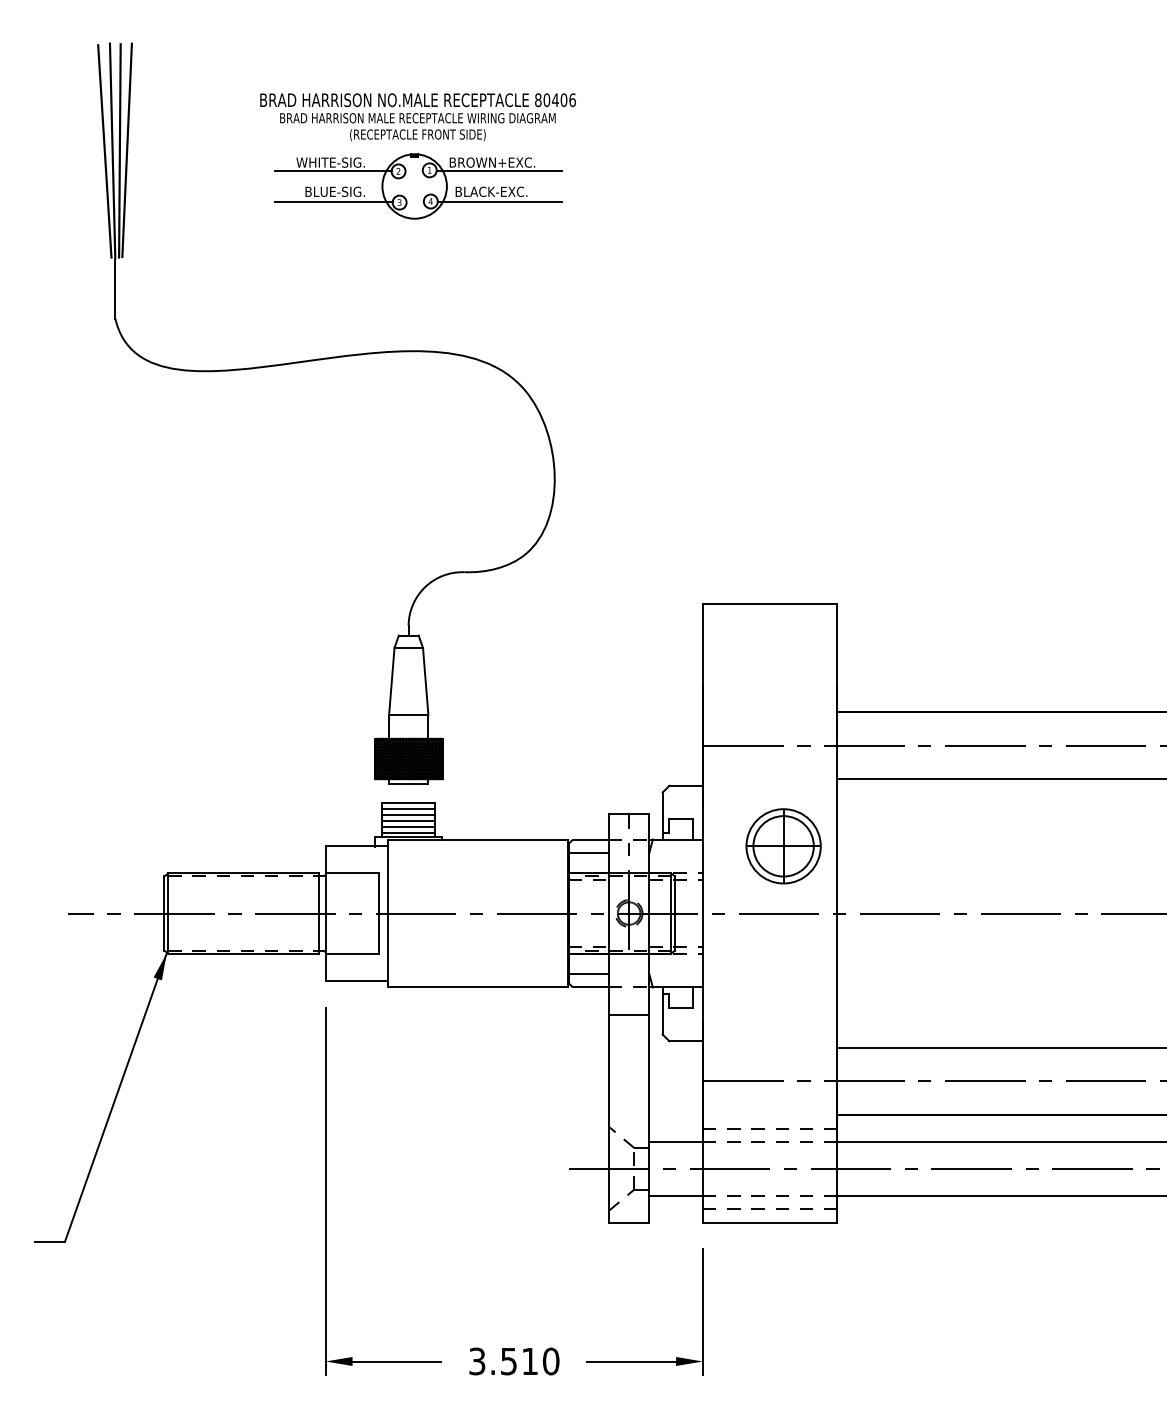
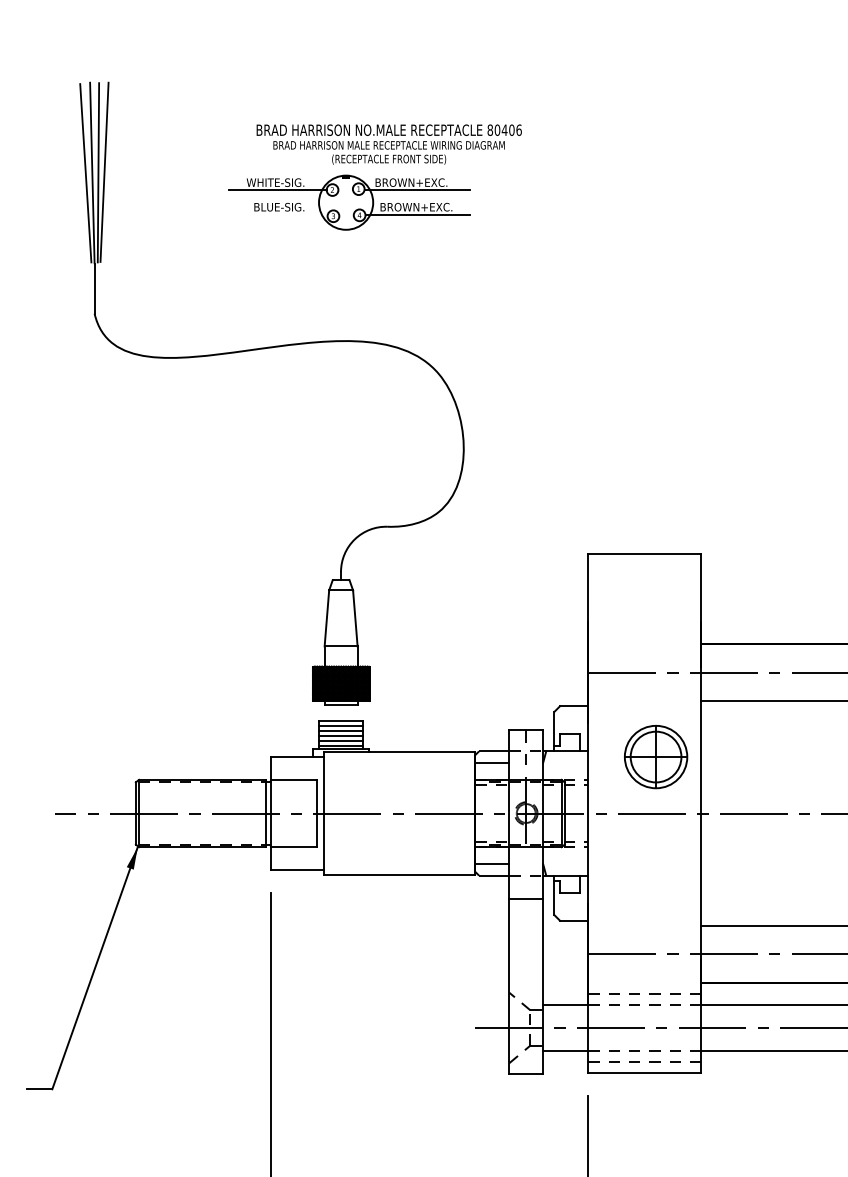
text: (417, 117) -> (388, 144), moved
text: (503, 191) -> (420, 206), BLACK-EXC. -> BROWN+EXC.
line: (333, 201) -> (277, 215), removed

